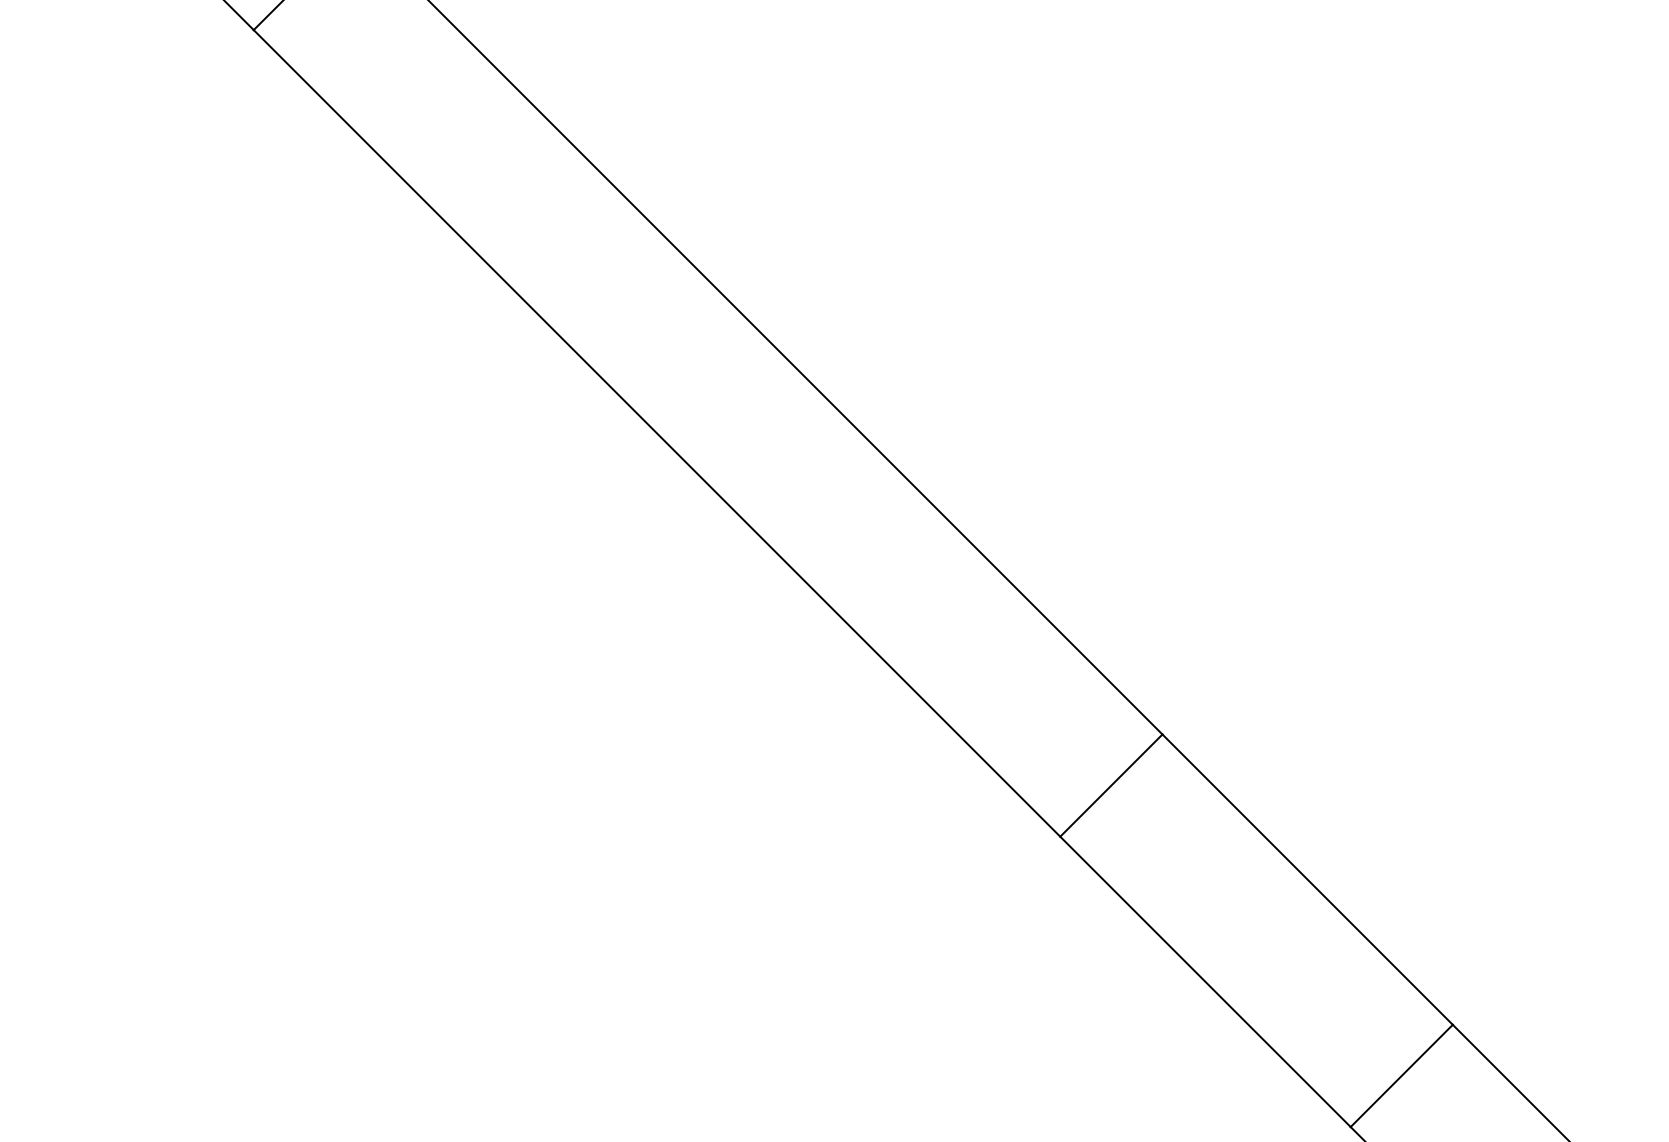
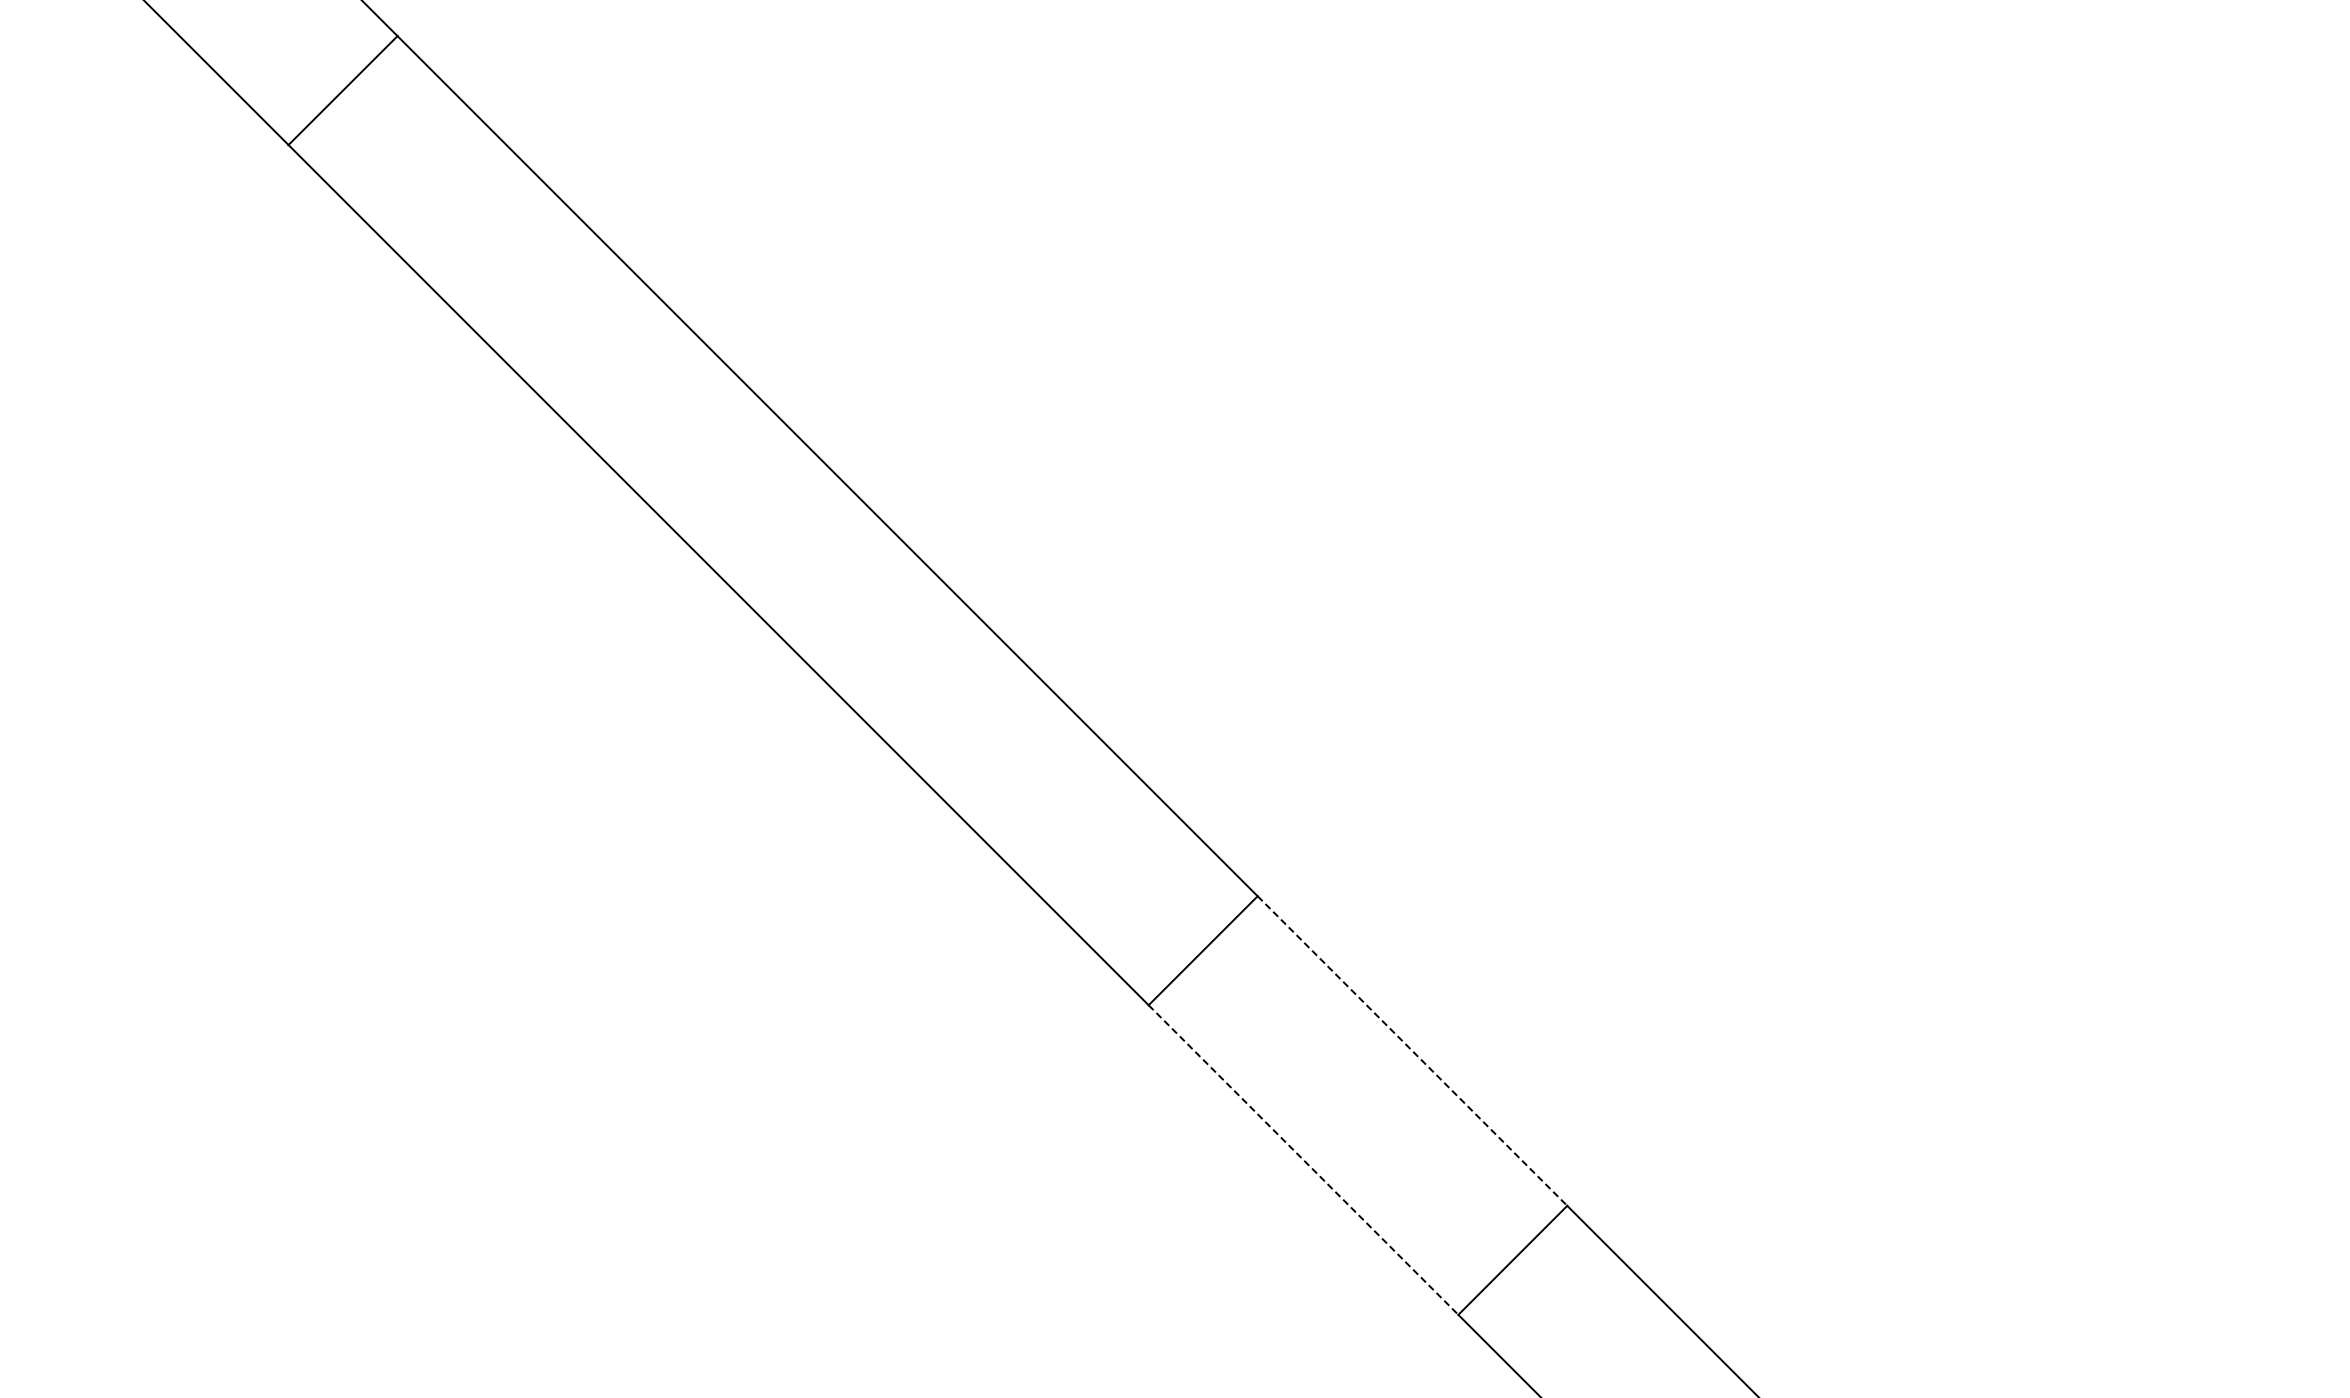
line: (1307, 880) -> (1412, 1051), solid -> dashed
line: (1205, 982) -> (1303, 1160), solid -> dashed

